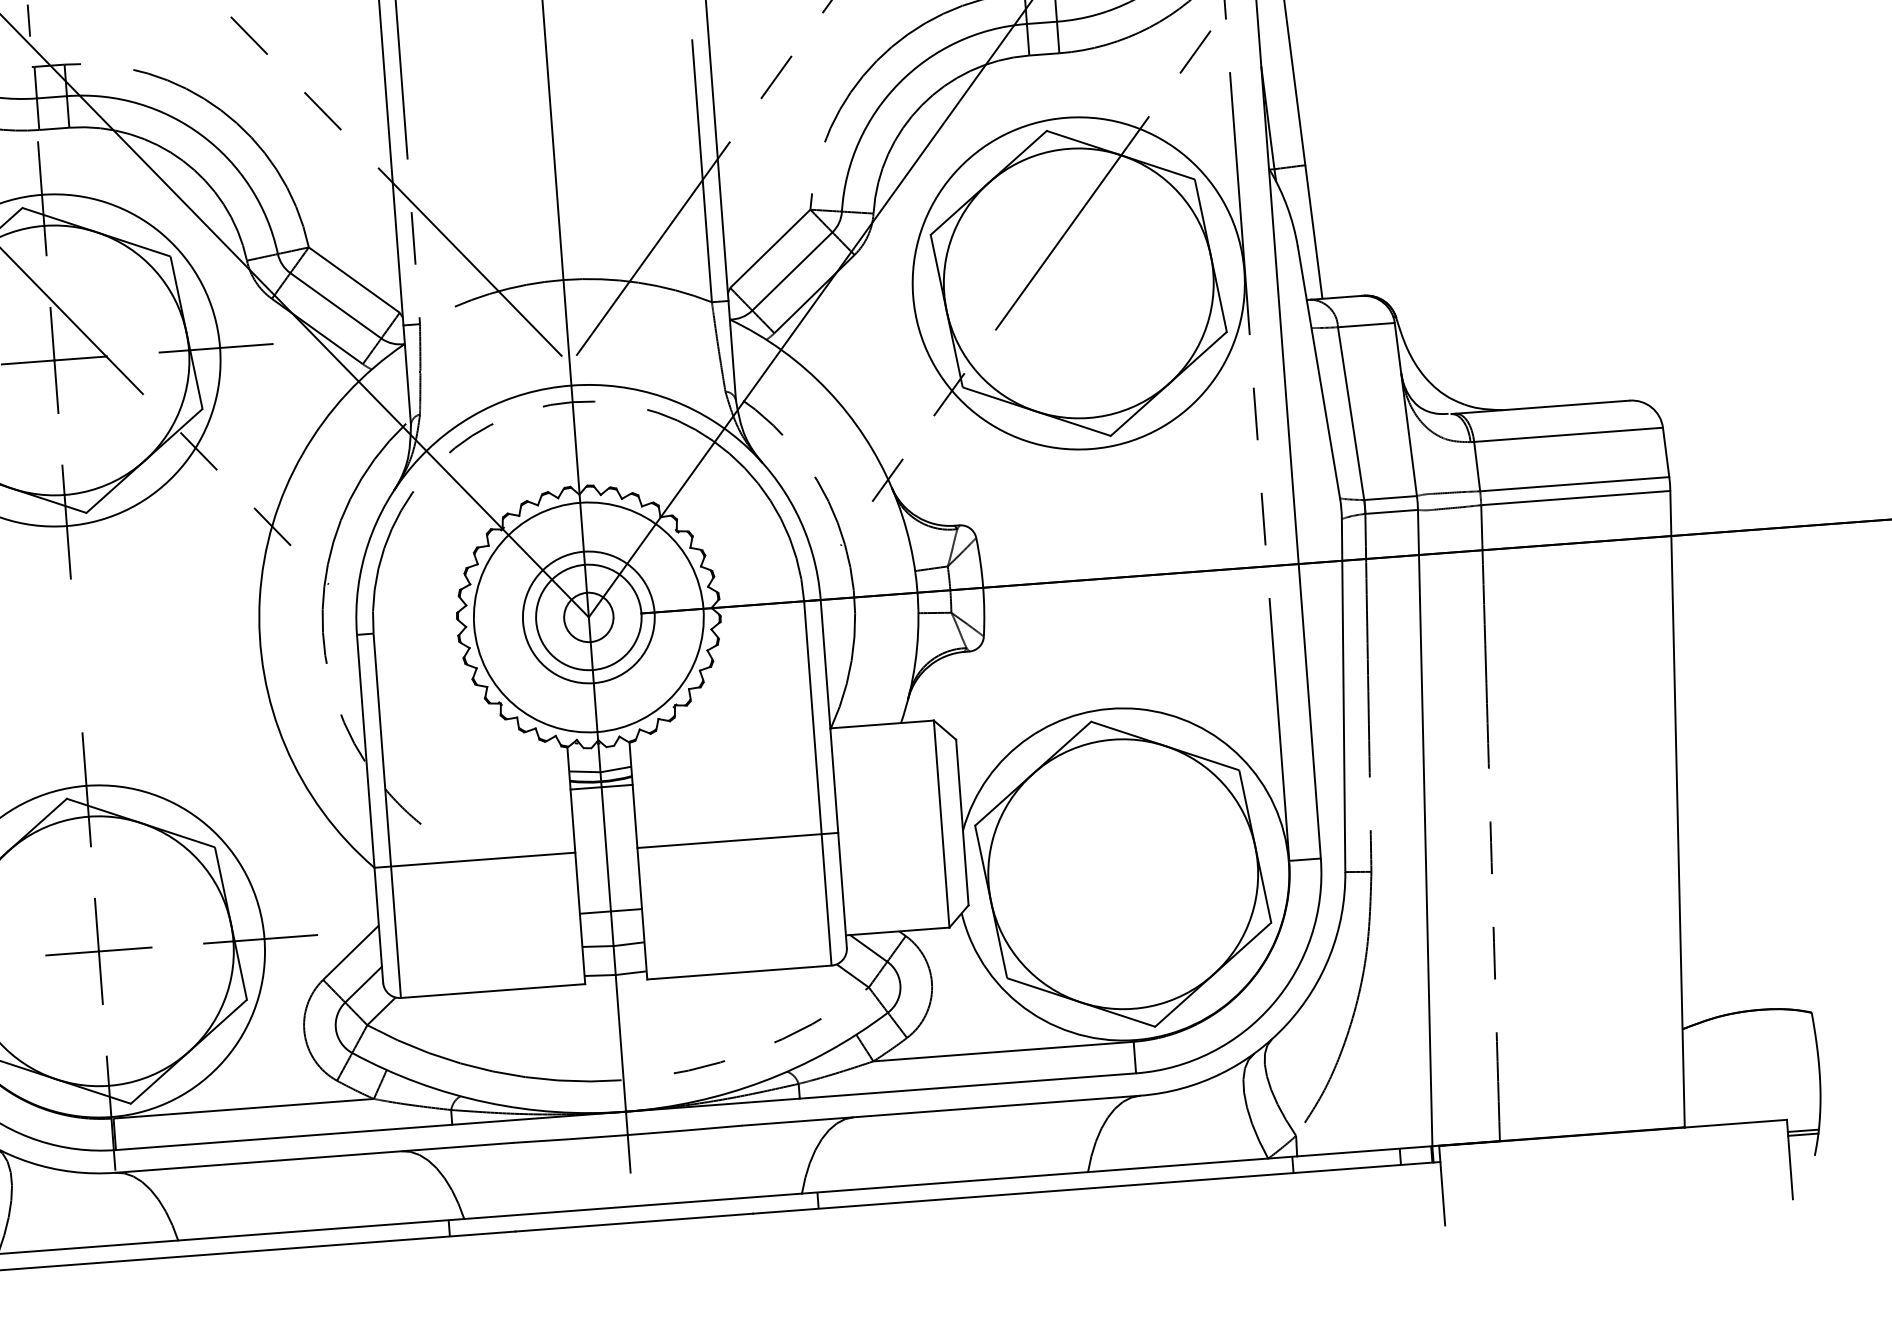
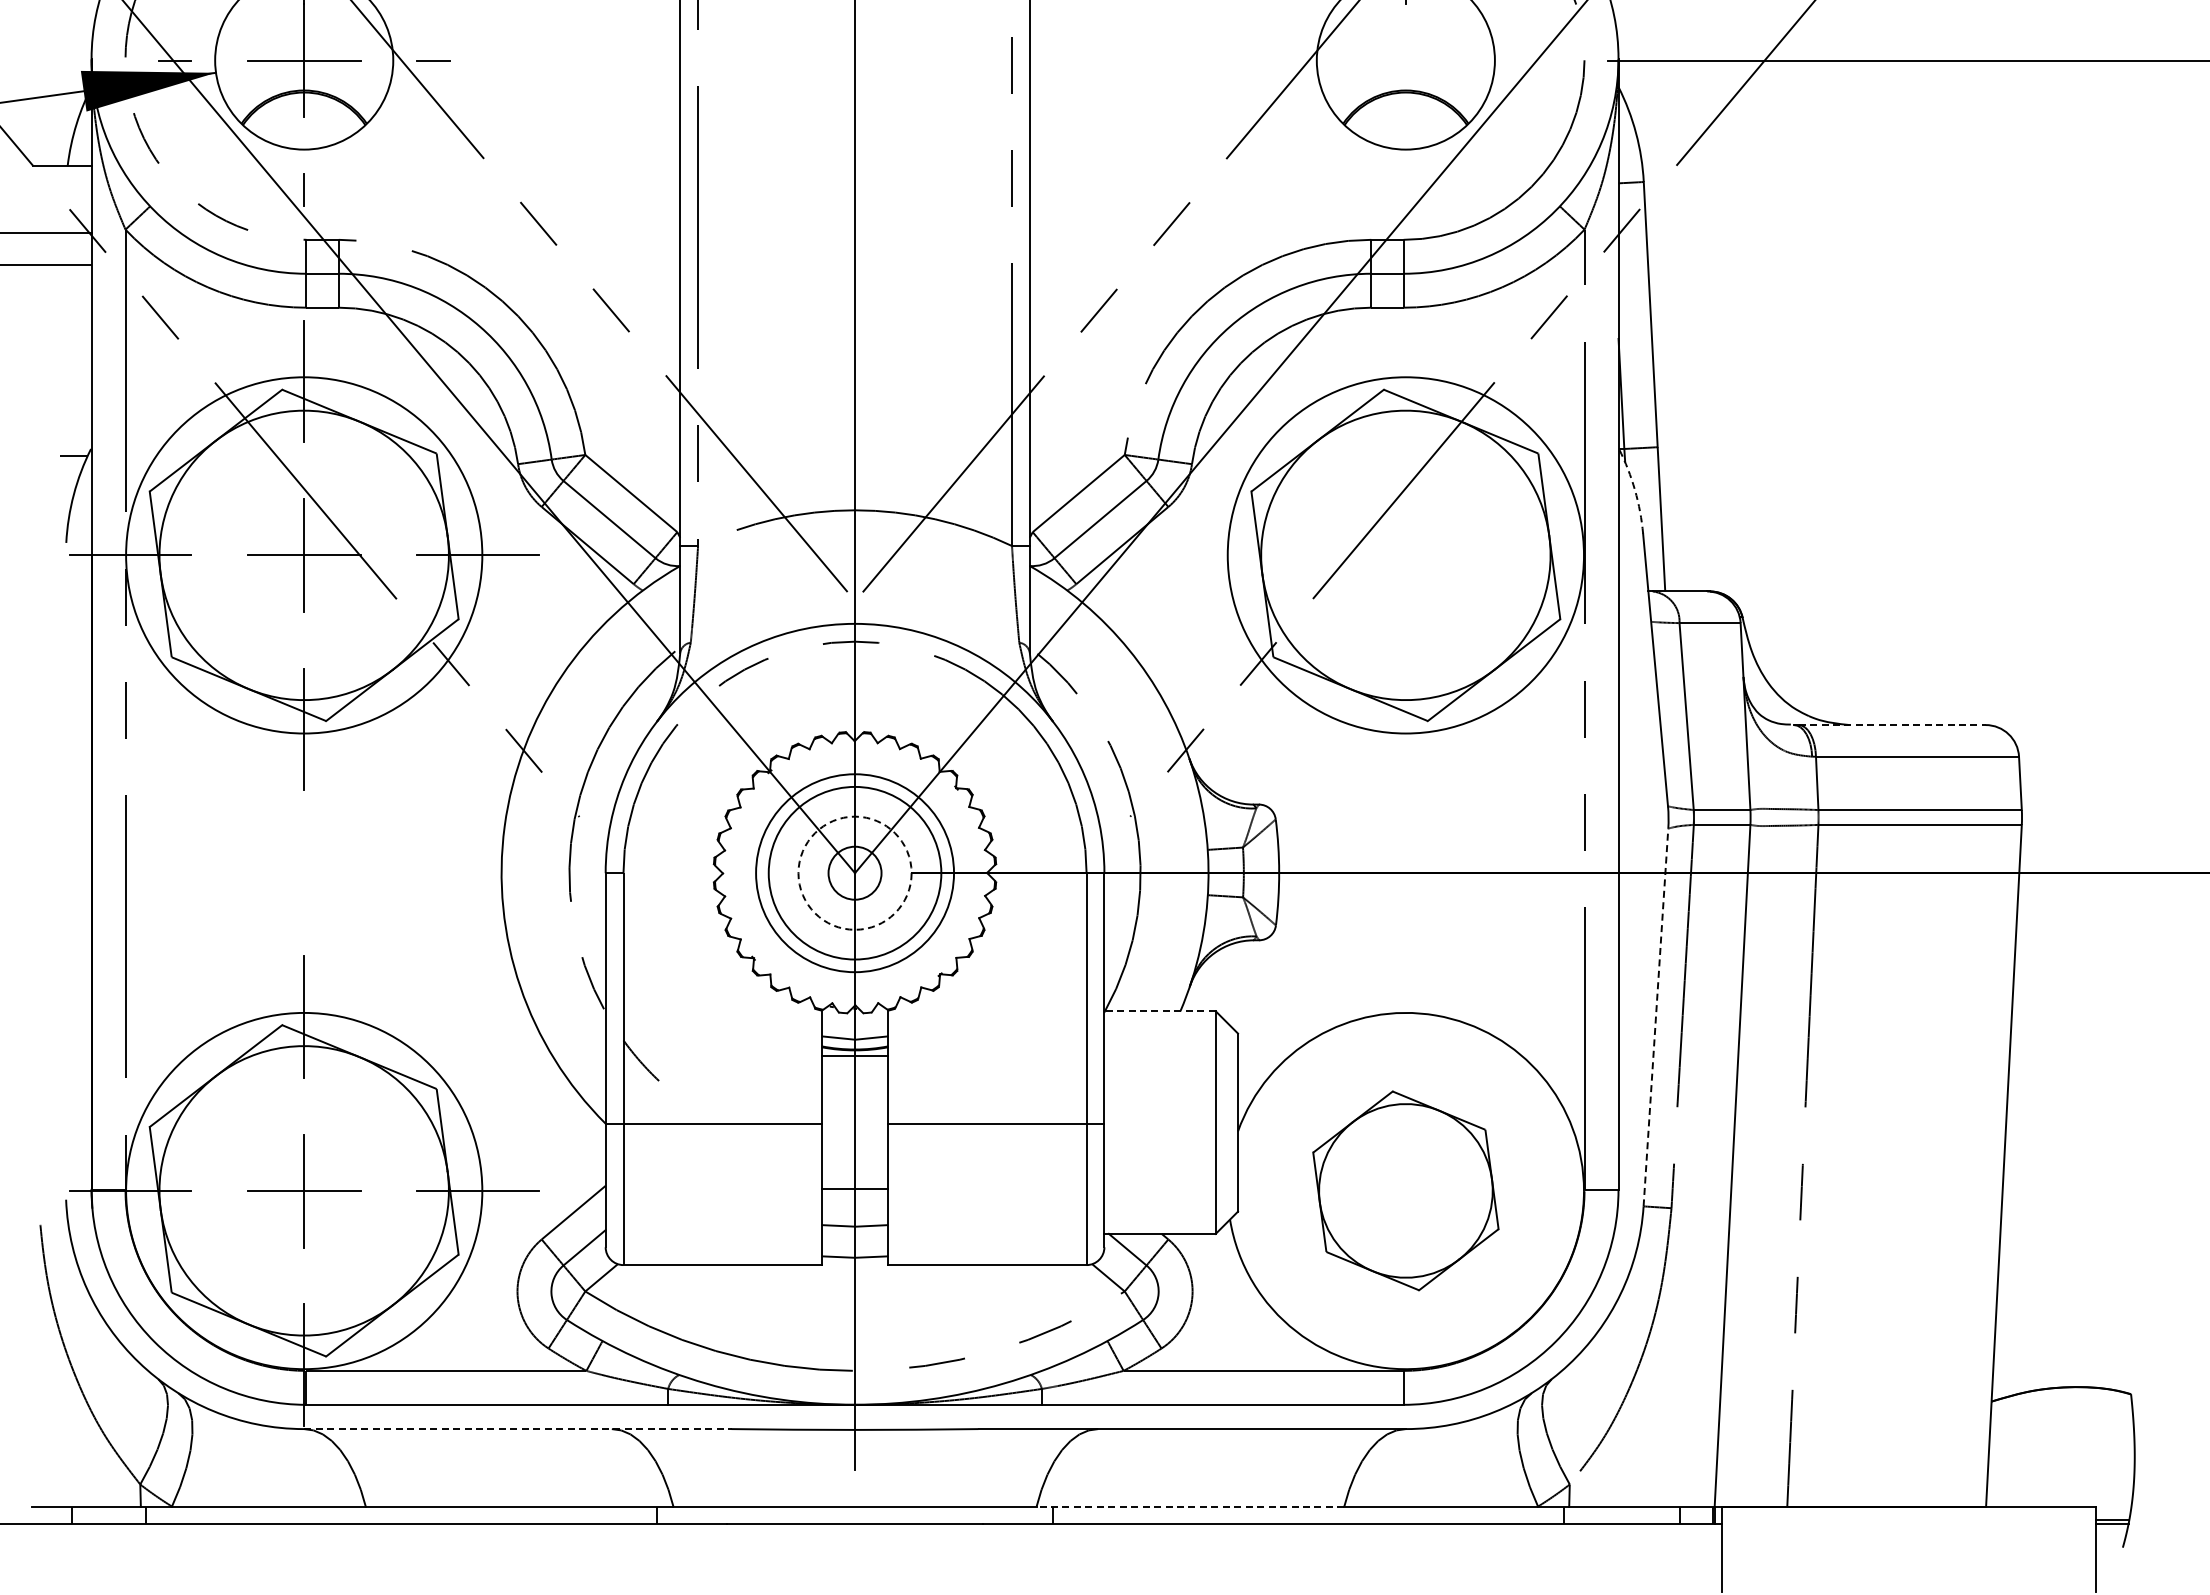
arc: (1287, 207) -> (1635, 490), solid -> dashed
line: (1543, 407) -> (1892, 725), solid -> dashed
circle: (588, 616) -> (854, 872), size x0.7
circle: (588, 616) -> (854, 872), size x1.4
circle: (588, 616) -> (854, 872), solid -> dashed
line: (1343, 695) -> (1655, 1017), solid -> dashed
line: (882, 724) -> (1160, 1011), solid -> dashed
part: (1122, 873) -> (1405, 1190), size x0.6
line: (313, 1158) -> (517, 1429), solid -> dashed
line: (945, 1182) -> (1190, 1506), solid -> dashed

